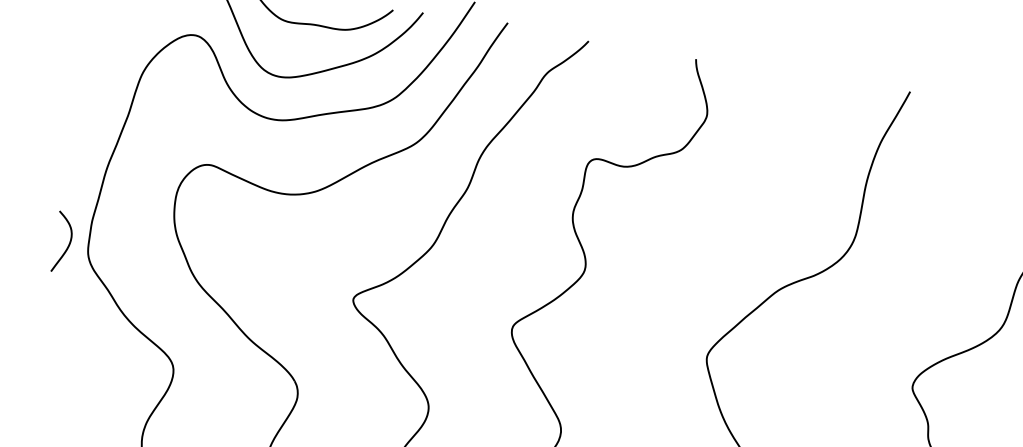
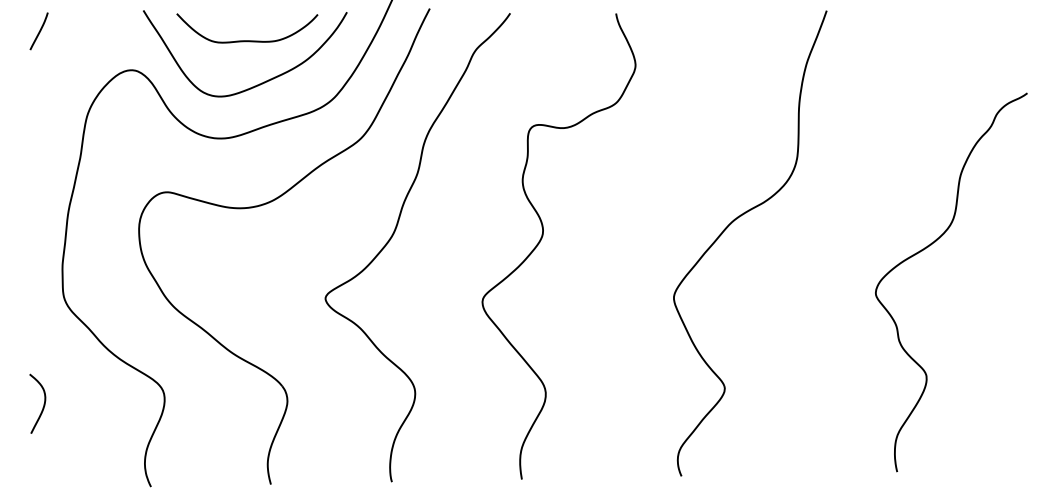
curve: (68, 243) -> (43, 403), moved

